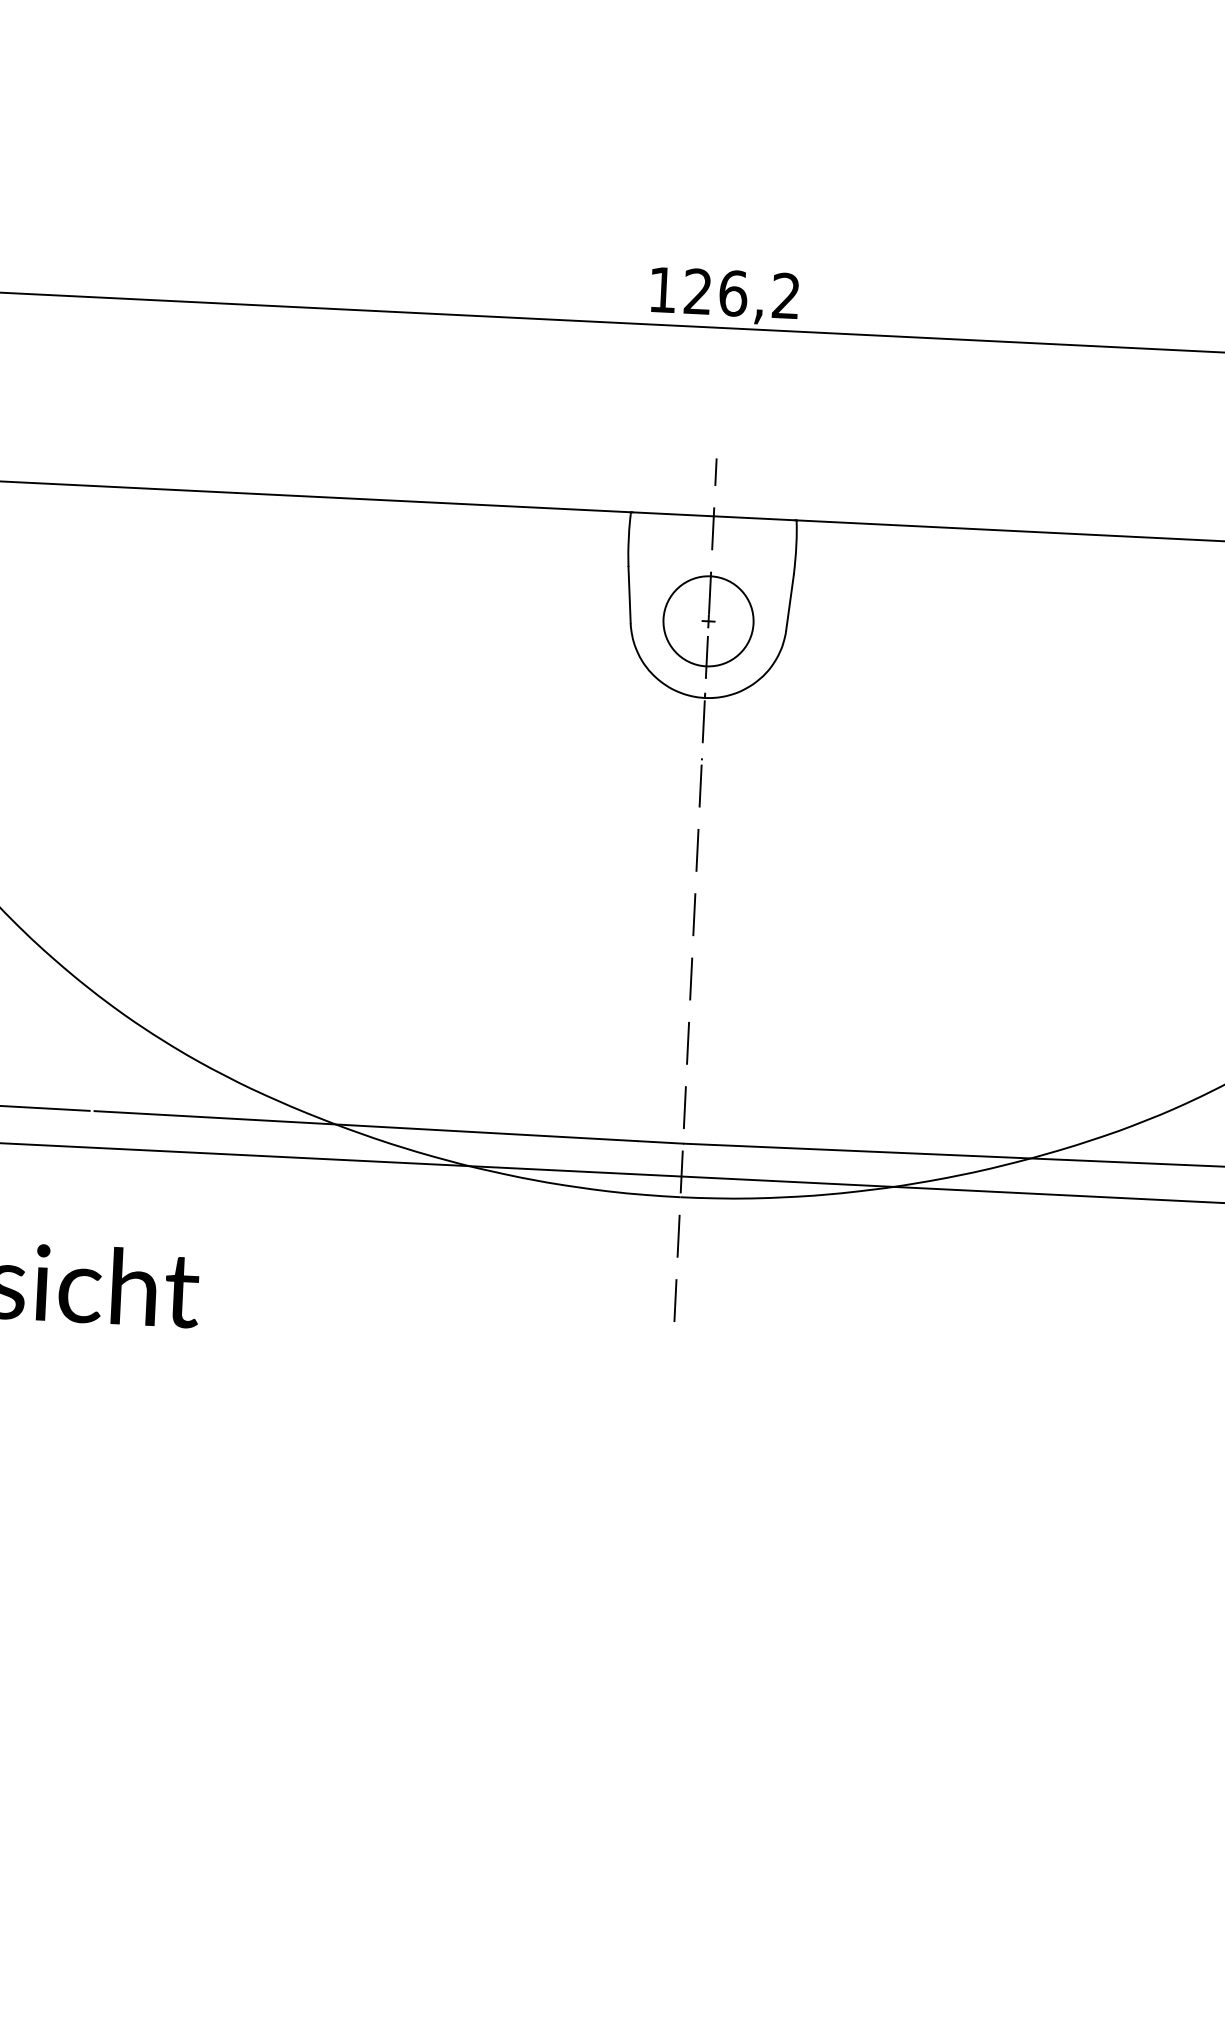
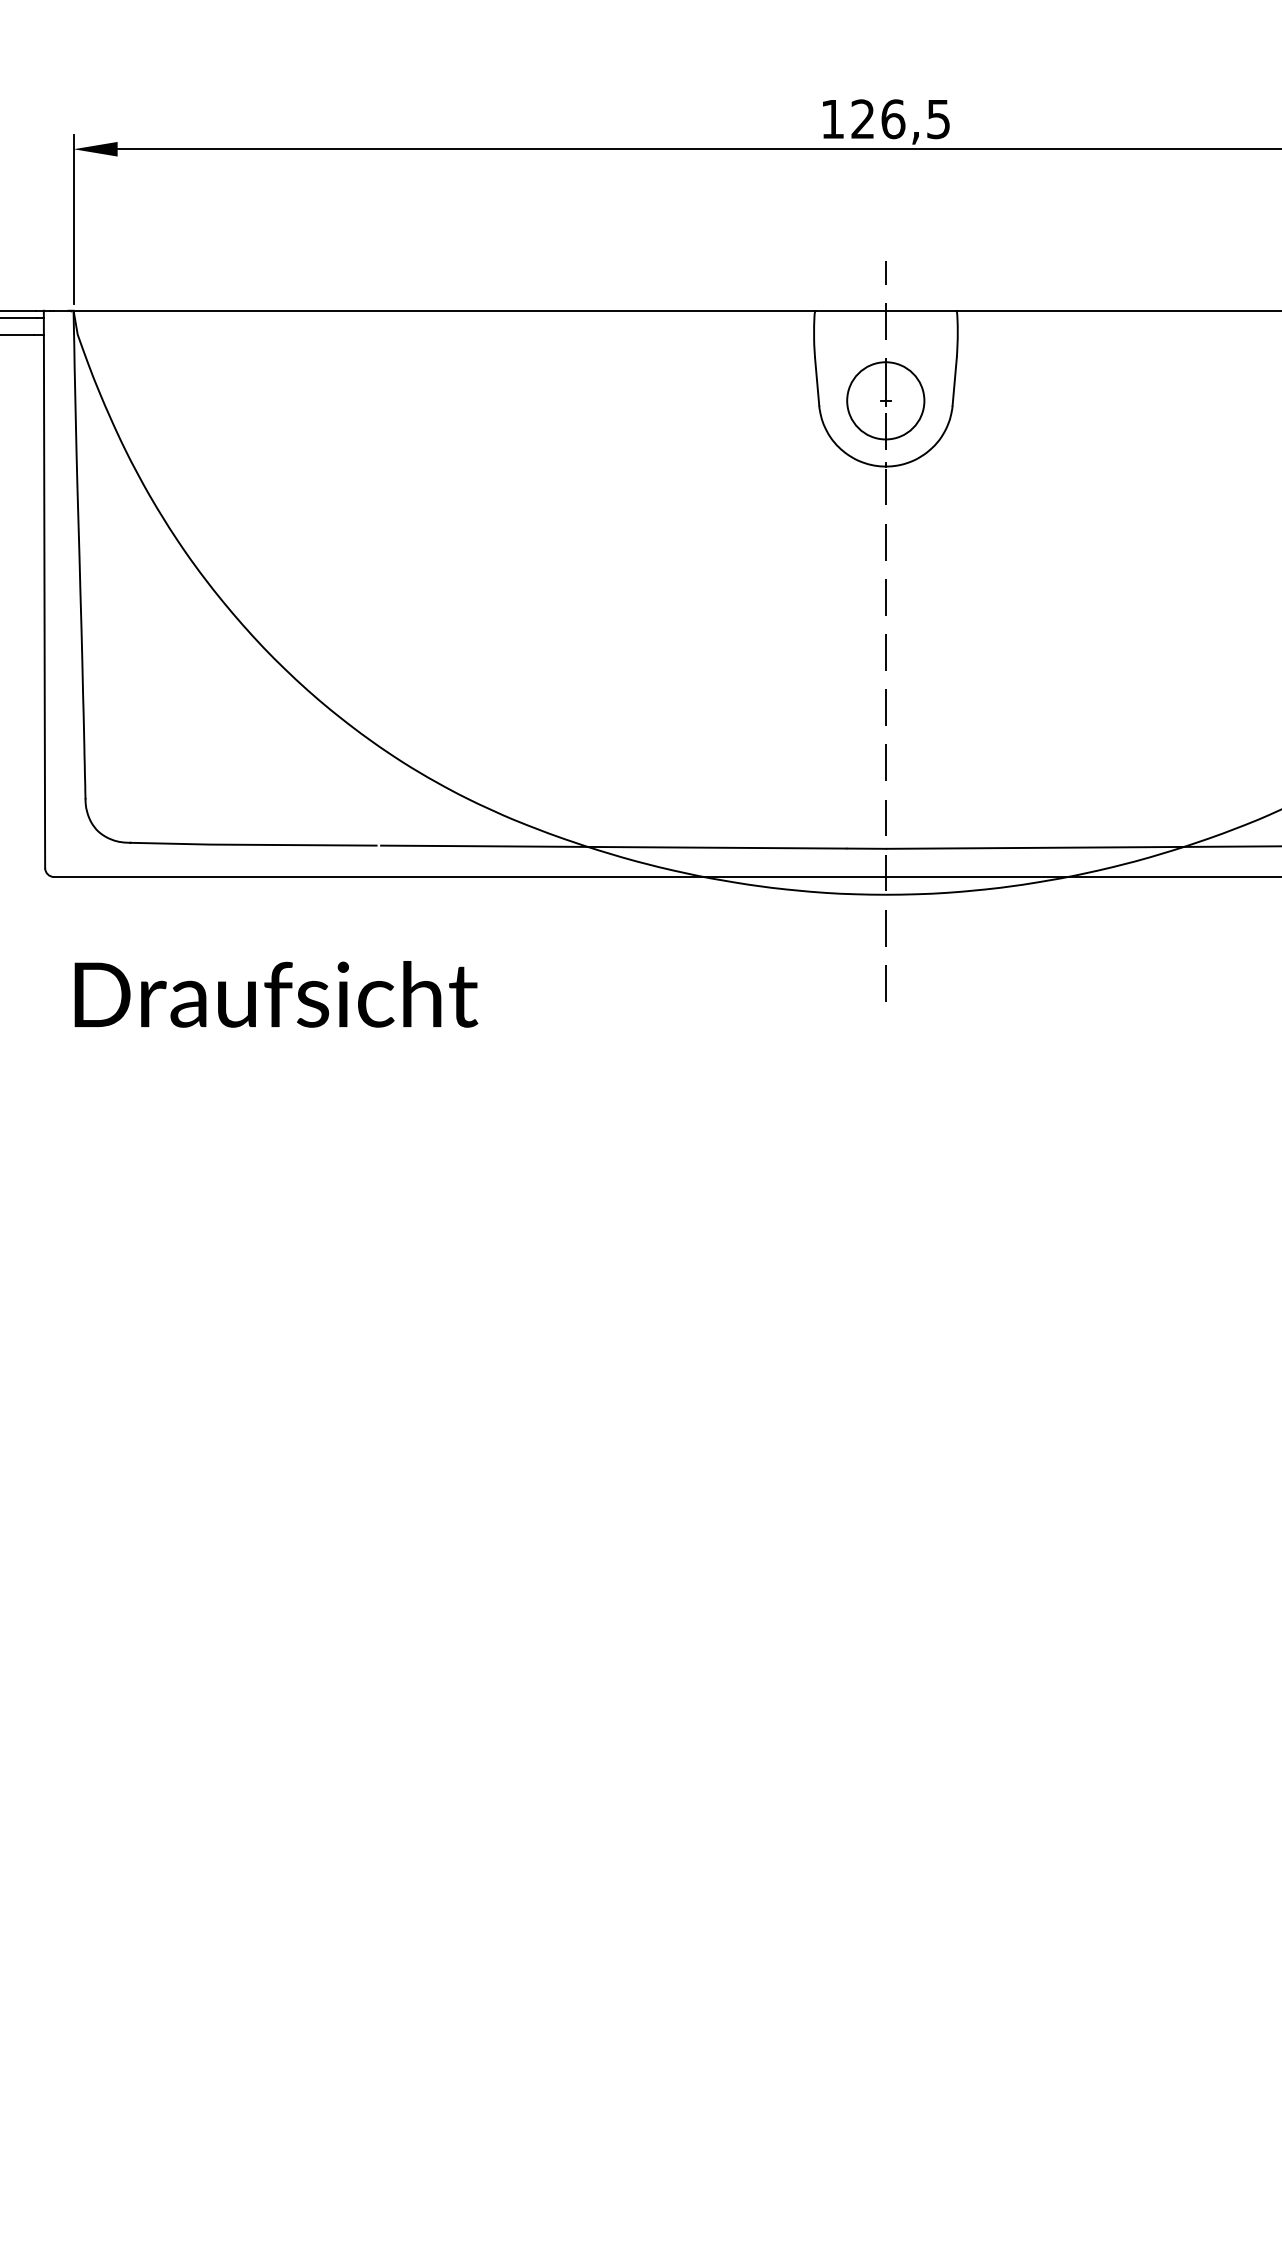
text: (786, 296) -> (938, 119), 126,2 -> 126,5

